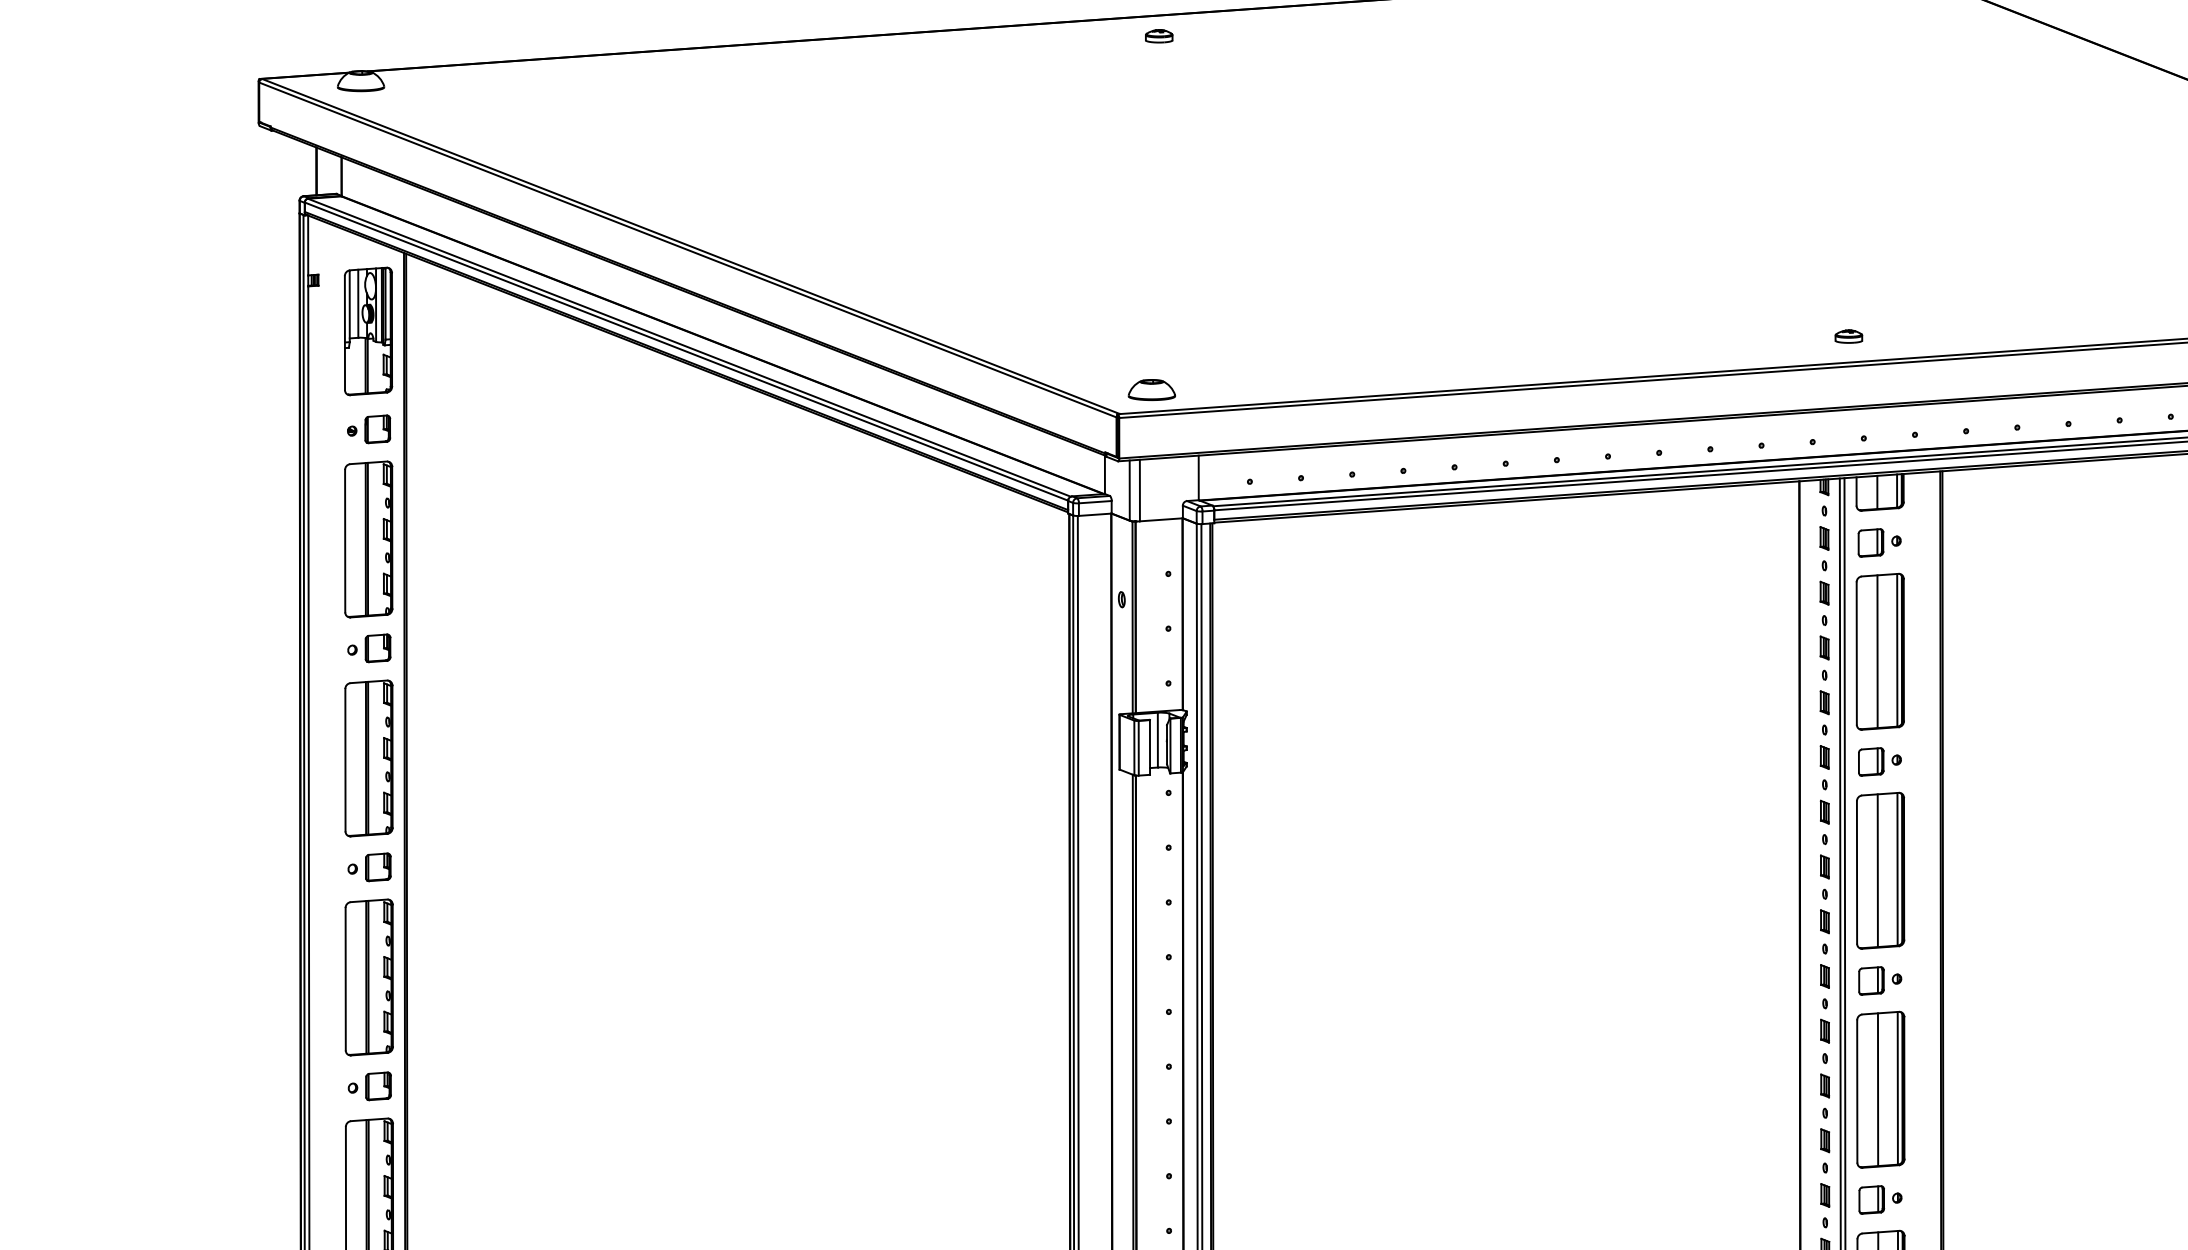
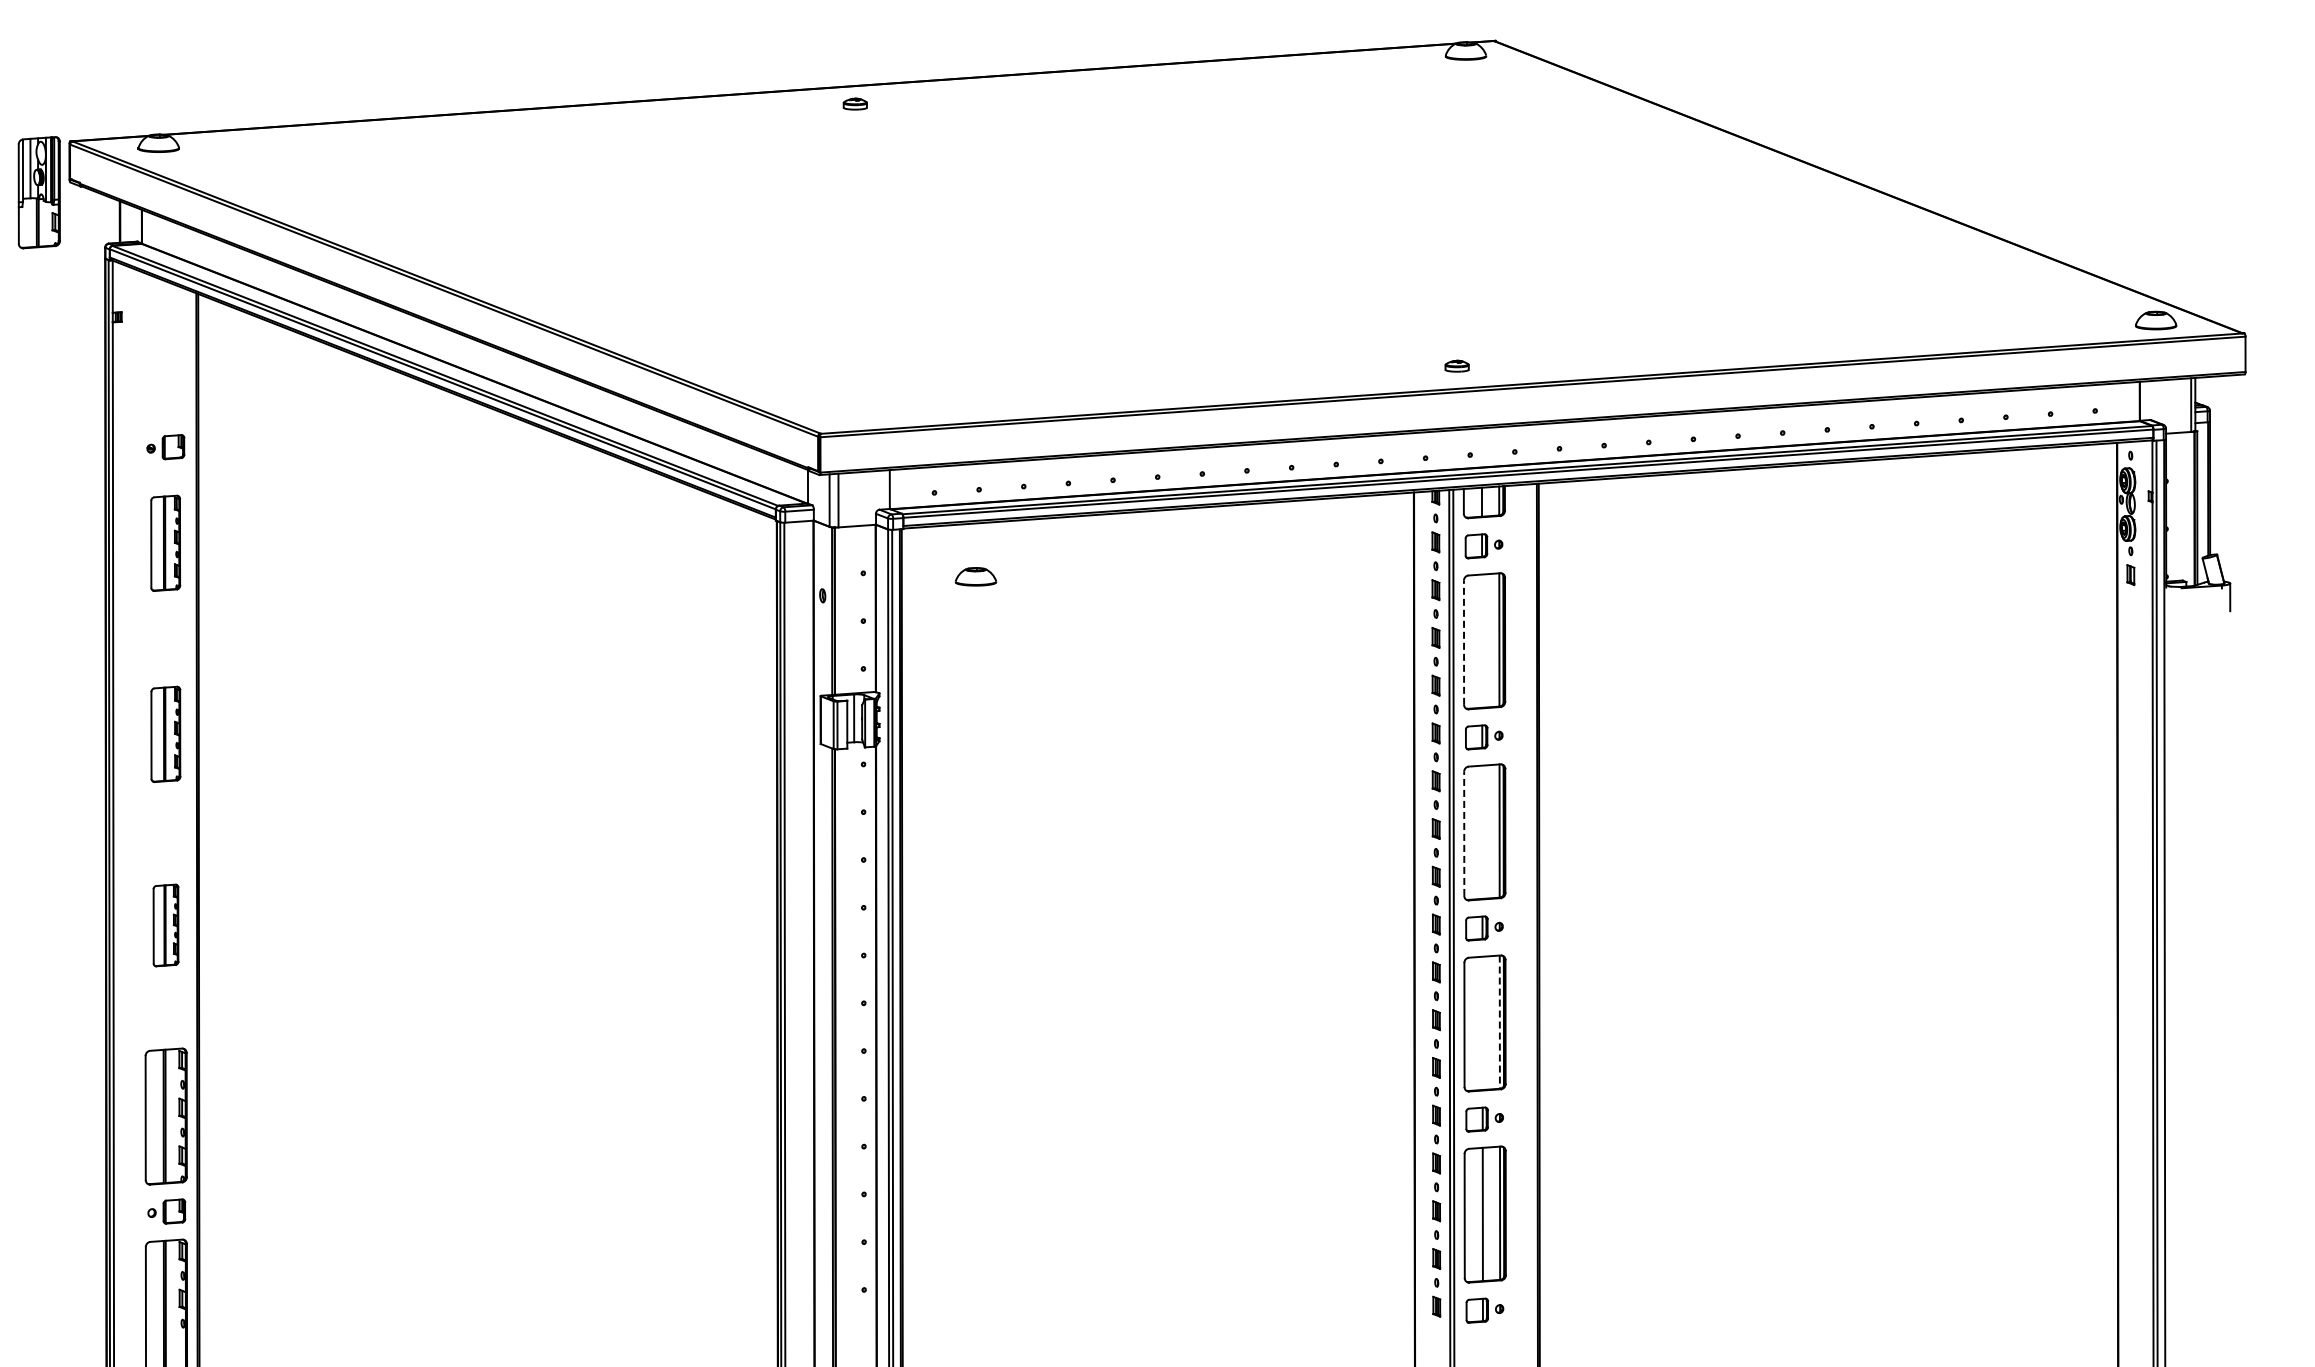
part: (367, 331) -> (38, 192), moved
part: (1151, 389) -> (975, 576), moved
part: (368, 539) -> (165, 543), size x0.7
part: (368, 648) -> (165, 638), removed
line: (1877, 650) -> (1482, 640), removed
line: (1857, 653) -> (1464, 642), solid -> dashed
part: (368, 758) -> (165, 734), size x0.7
part: (369, 867) -> (166, 829), removed
line: (1877, 869) -> (1482, 831), removed
line: (1857, 872) -> (1464, 833), solid -> dashed
part: (368, 977) -> (165, 925), size x0.6
part: (369, 1086) -> (166, 1020), removed
line: (1897, 1088) -> (1499, 1022), solid -> dashed
line: (1877, 1089) -> (1482, 1023), removed

